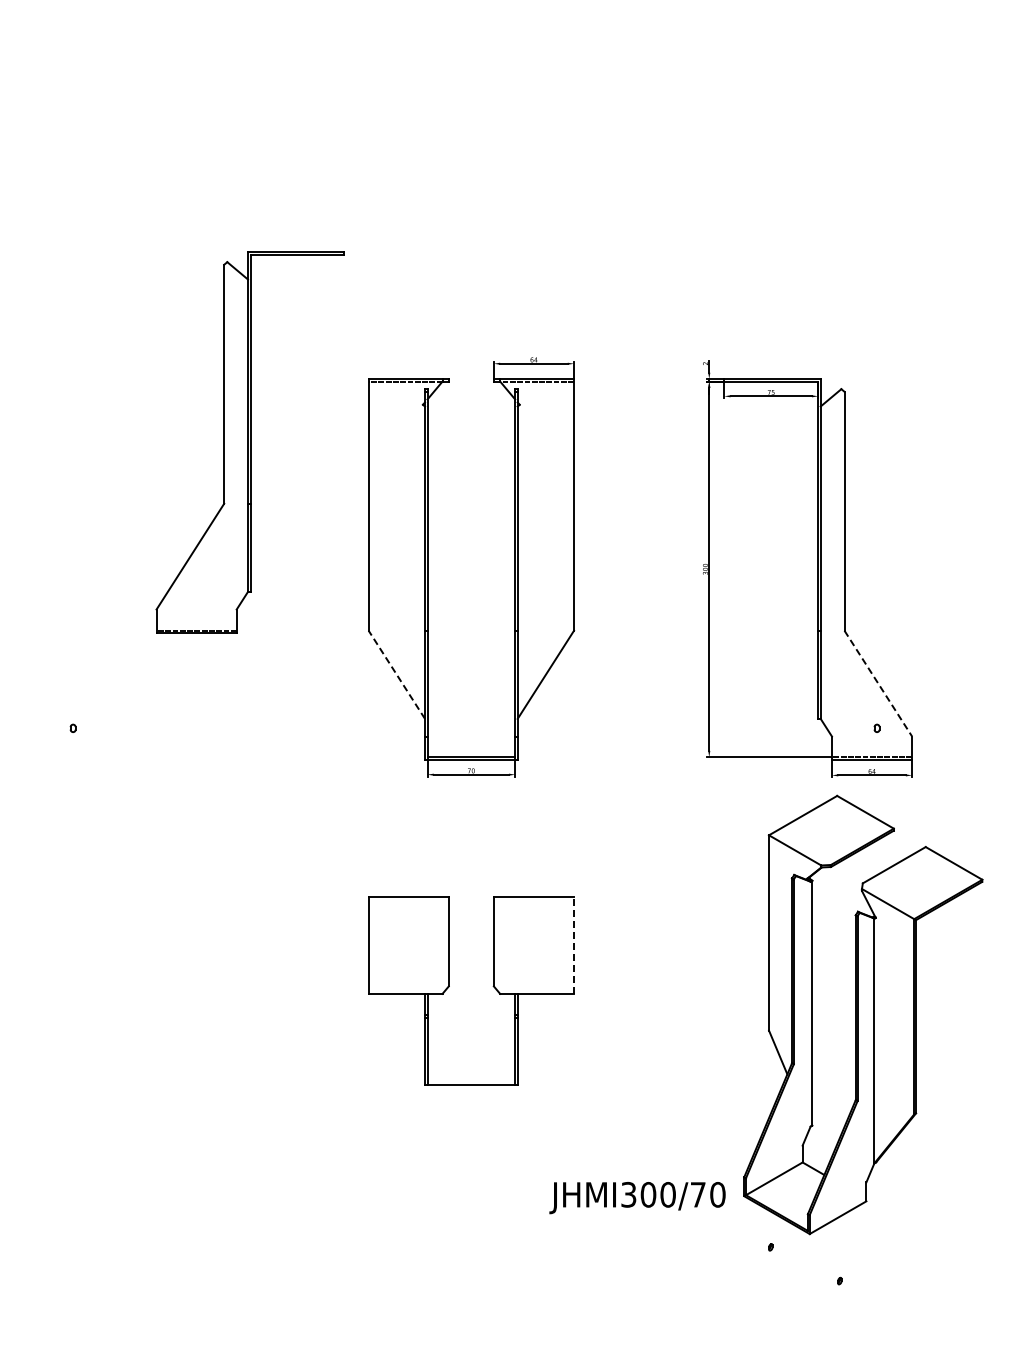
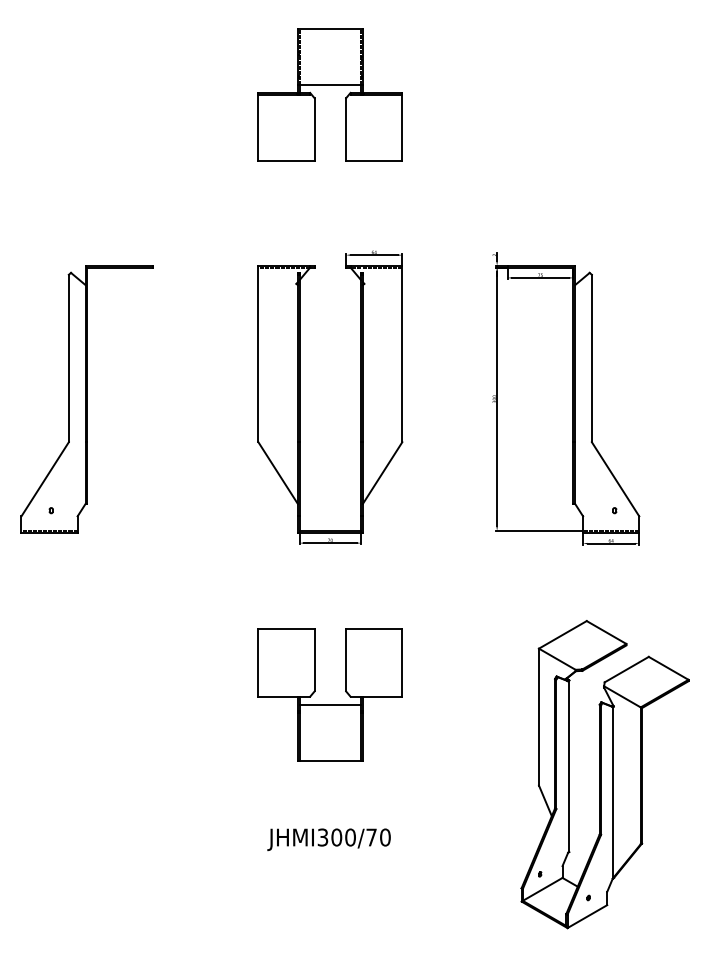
part: (471, 121) -> (330, 85), added
part: (249, 442) -> (86, 399), moved
line: (396, 674) -> (277, 472), dashed -> solid
line: (878, 683) -> (615, 479), dashed -> solid
line: (574, 945) -> (402, 662), dashed -> solid
line: (471, 1005) -> (330, 704), added
part: (863, 1014) -> (605, 774), moved
text: (637, 1198) -> (329, 840), moved

